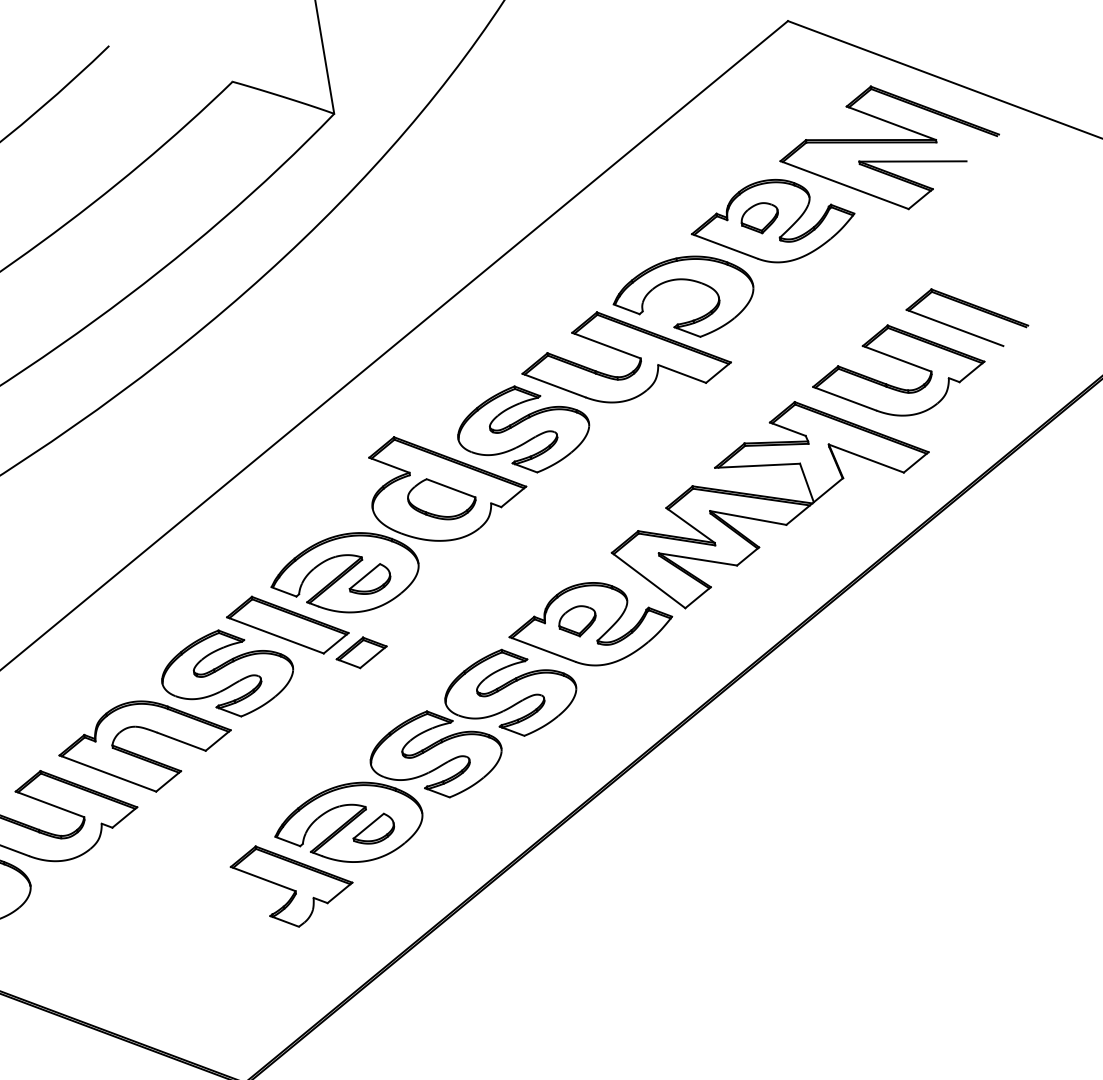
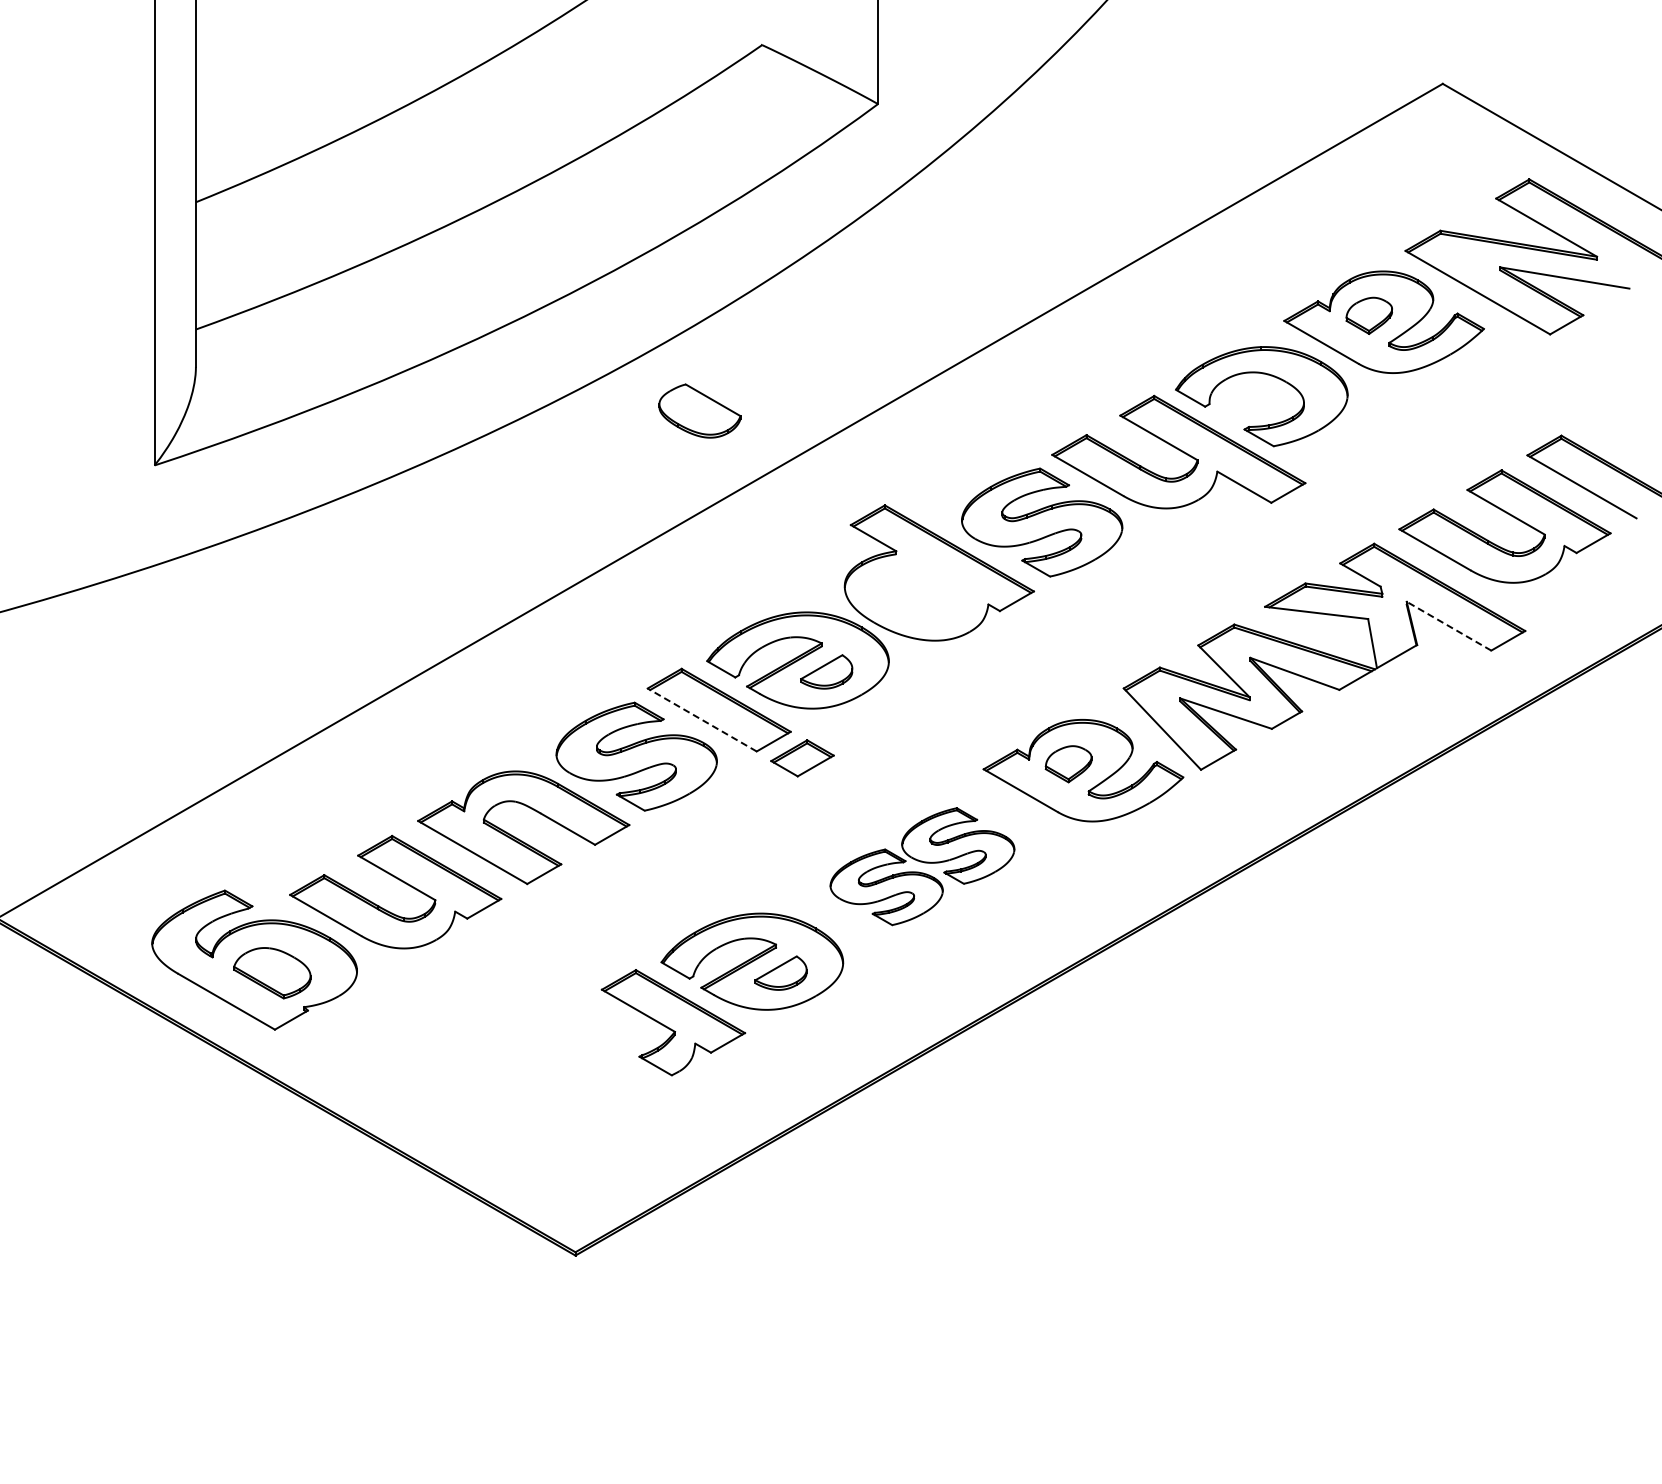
line: (866, 458) -> (1449, 626), solid -> dashed
part: (441, 498) -> (699, 410), moved
line: (275, 634) -> (702, 719), solid -> dashed
part: (473, 724) -> (922, 866), size x0.7

